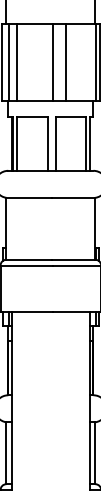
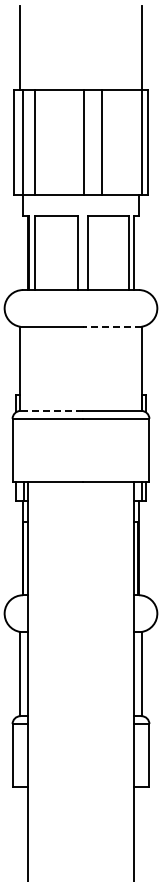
line: (73, 197) -> (111, 326), solid -> dashed
line: (29, 259) -> (51, 410), solid -> dashed

